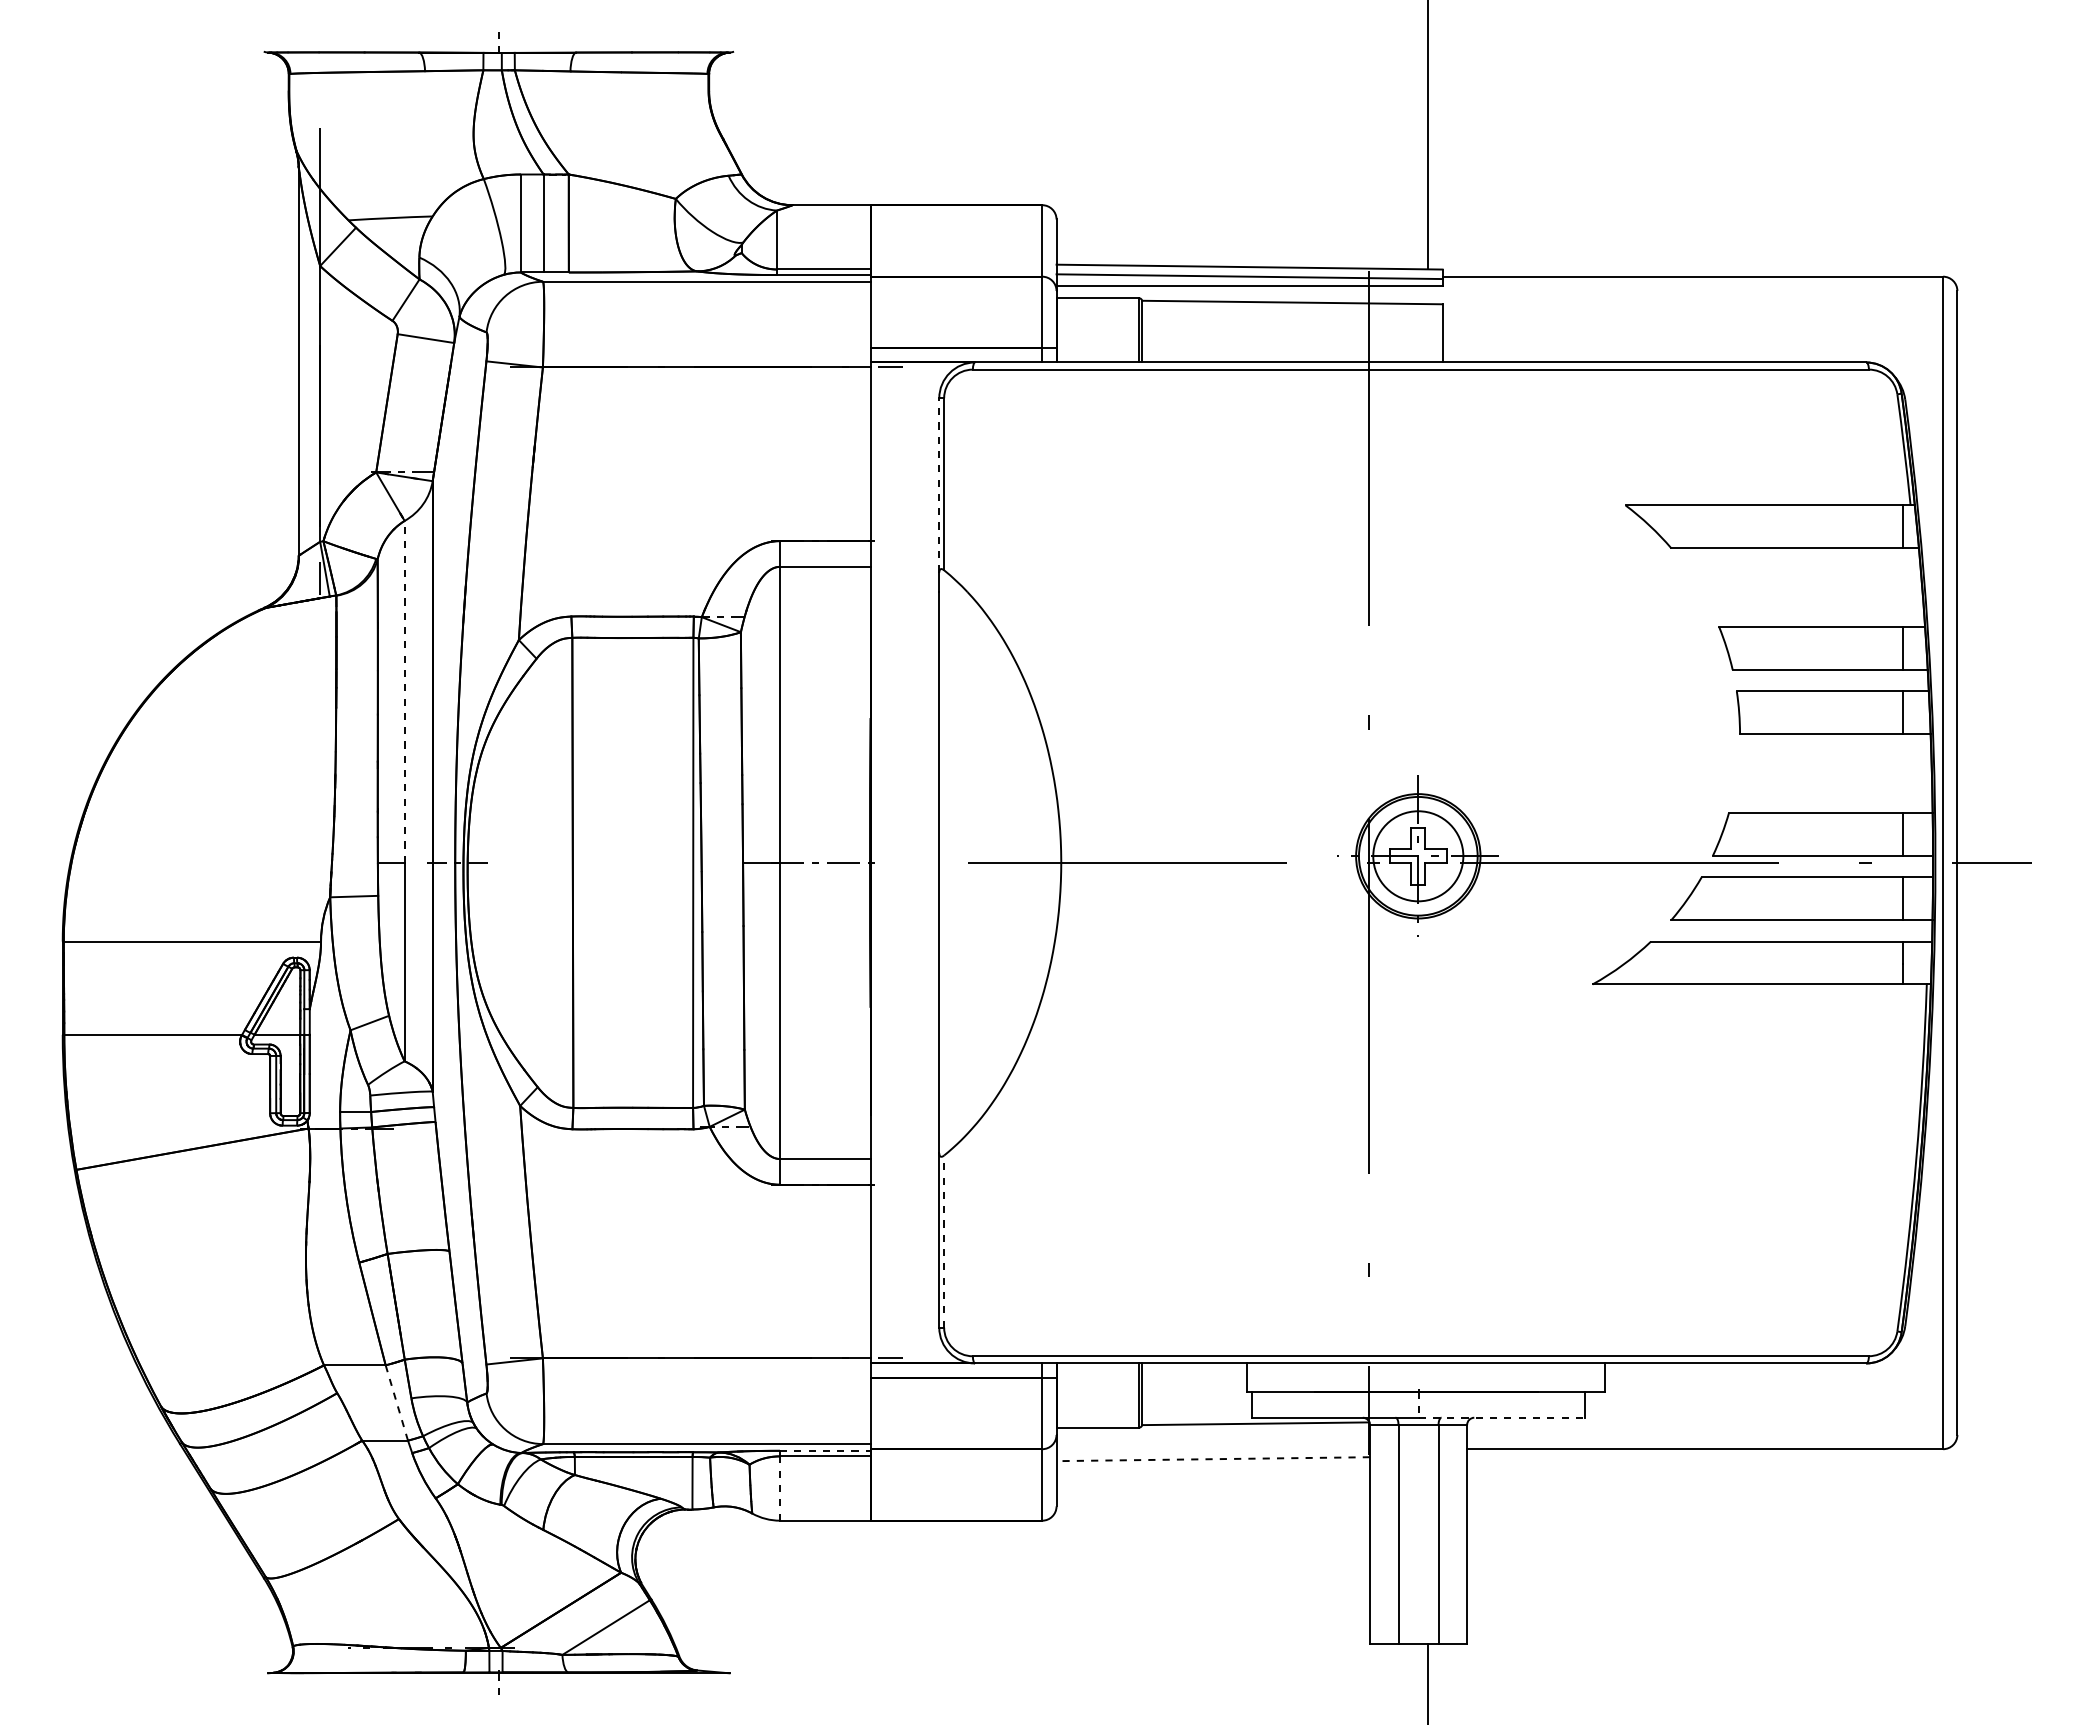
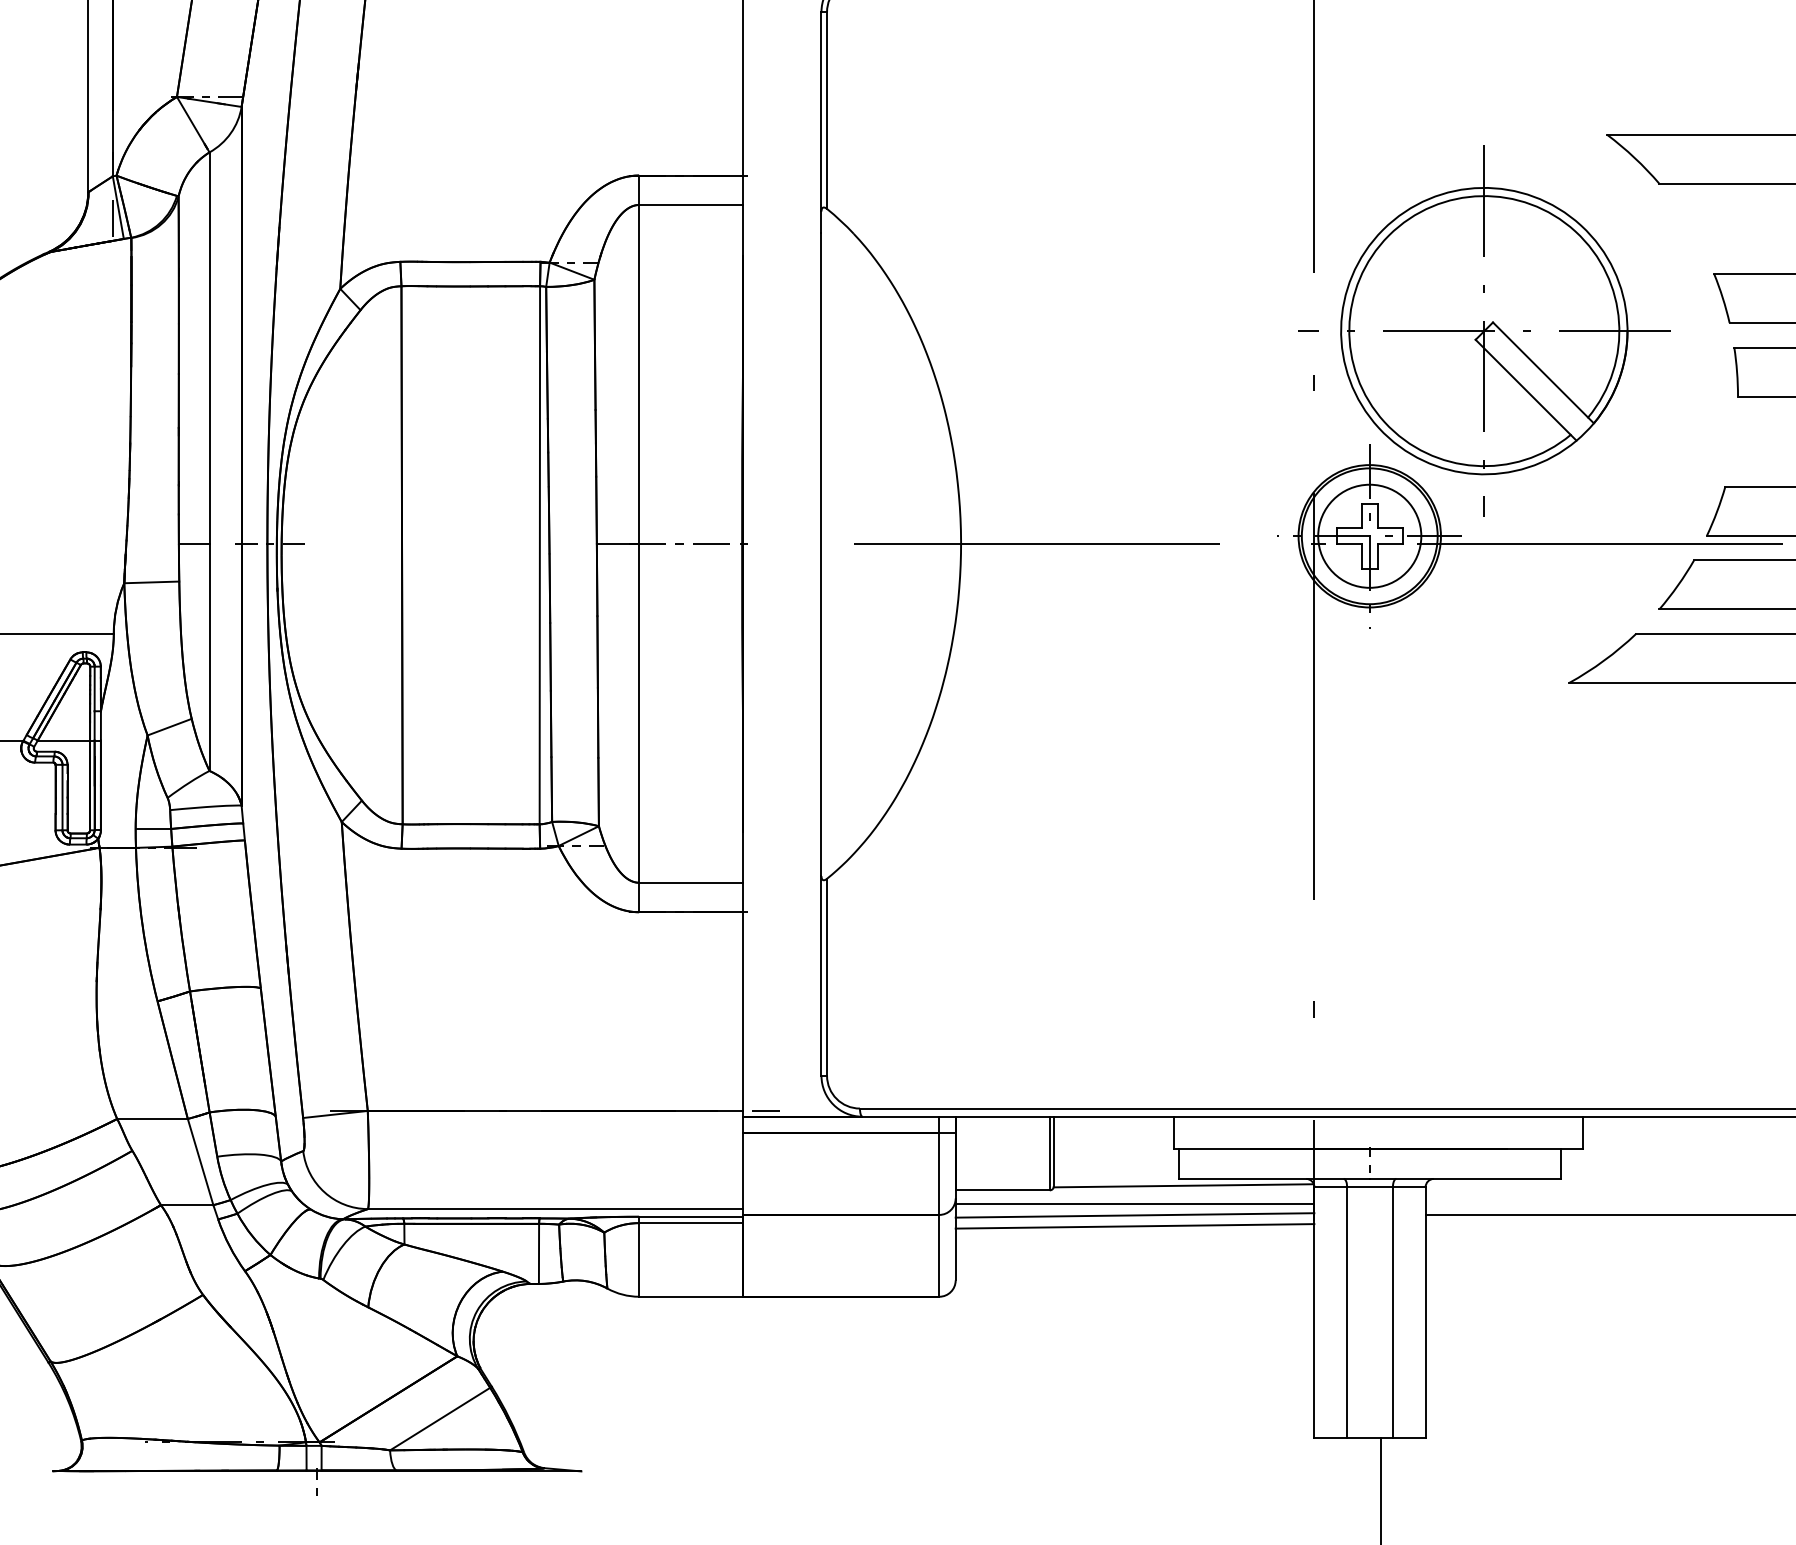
line: (939, 484) -> (821, 110), dashed -> solid
part: (1518, 676) -> (1484, 330), added
line: (404, 691) -> (209, 347), dashed -> solid
line: (944, 1241) -> (827, 977), dashed -> solid
line: (396, 1402) -> (200, 1161), dashed -> solid
line: (1502, 1417) -> (1466, 1178), dashed -> solid
line: (1212, 1439) -> (1134, 1203), added
line: (1212, 1449) -> (1134, 1215), added
line: (825, 1450) -> (691, 1216), dashed -> solid
line: (1213, 1459) -> (1135, 1226), dashed -> solid
line: (779, 1488) -> (638, 1259), dashed -> solid

